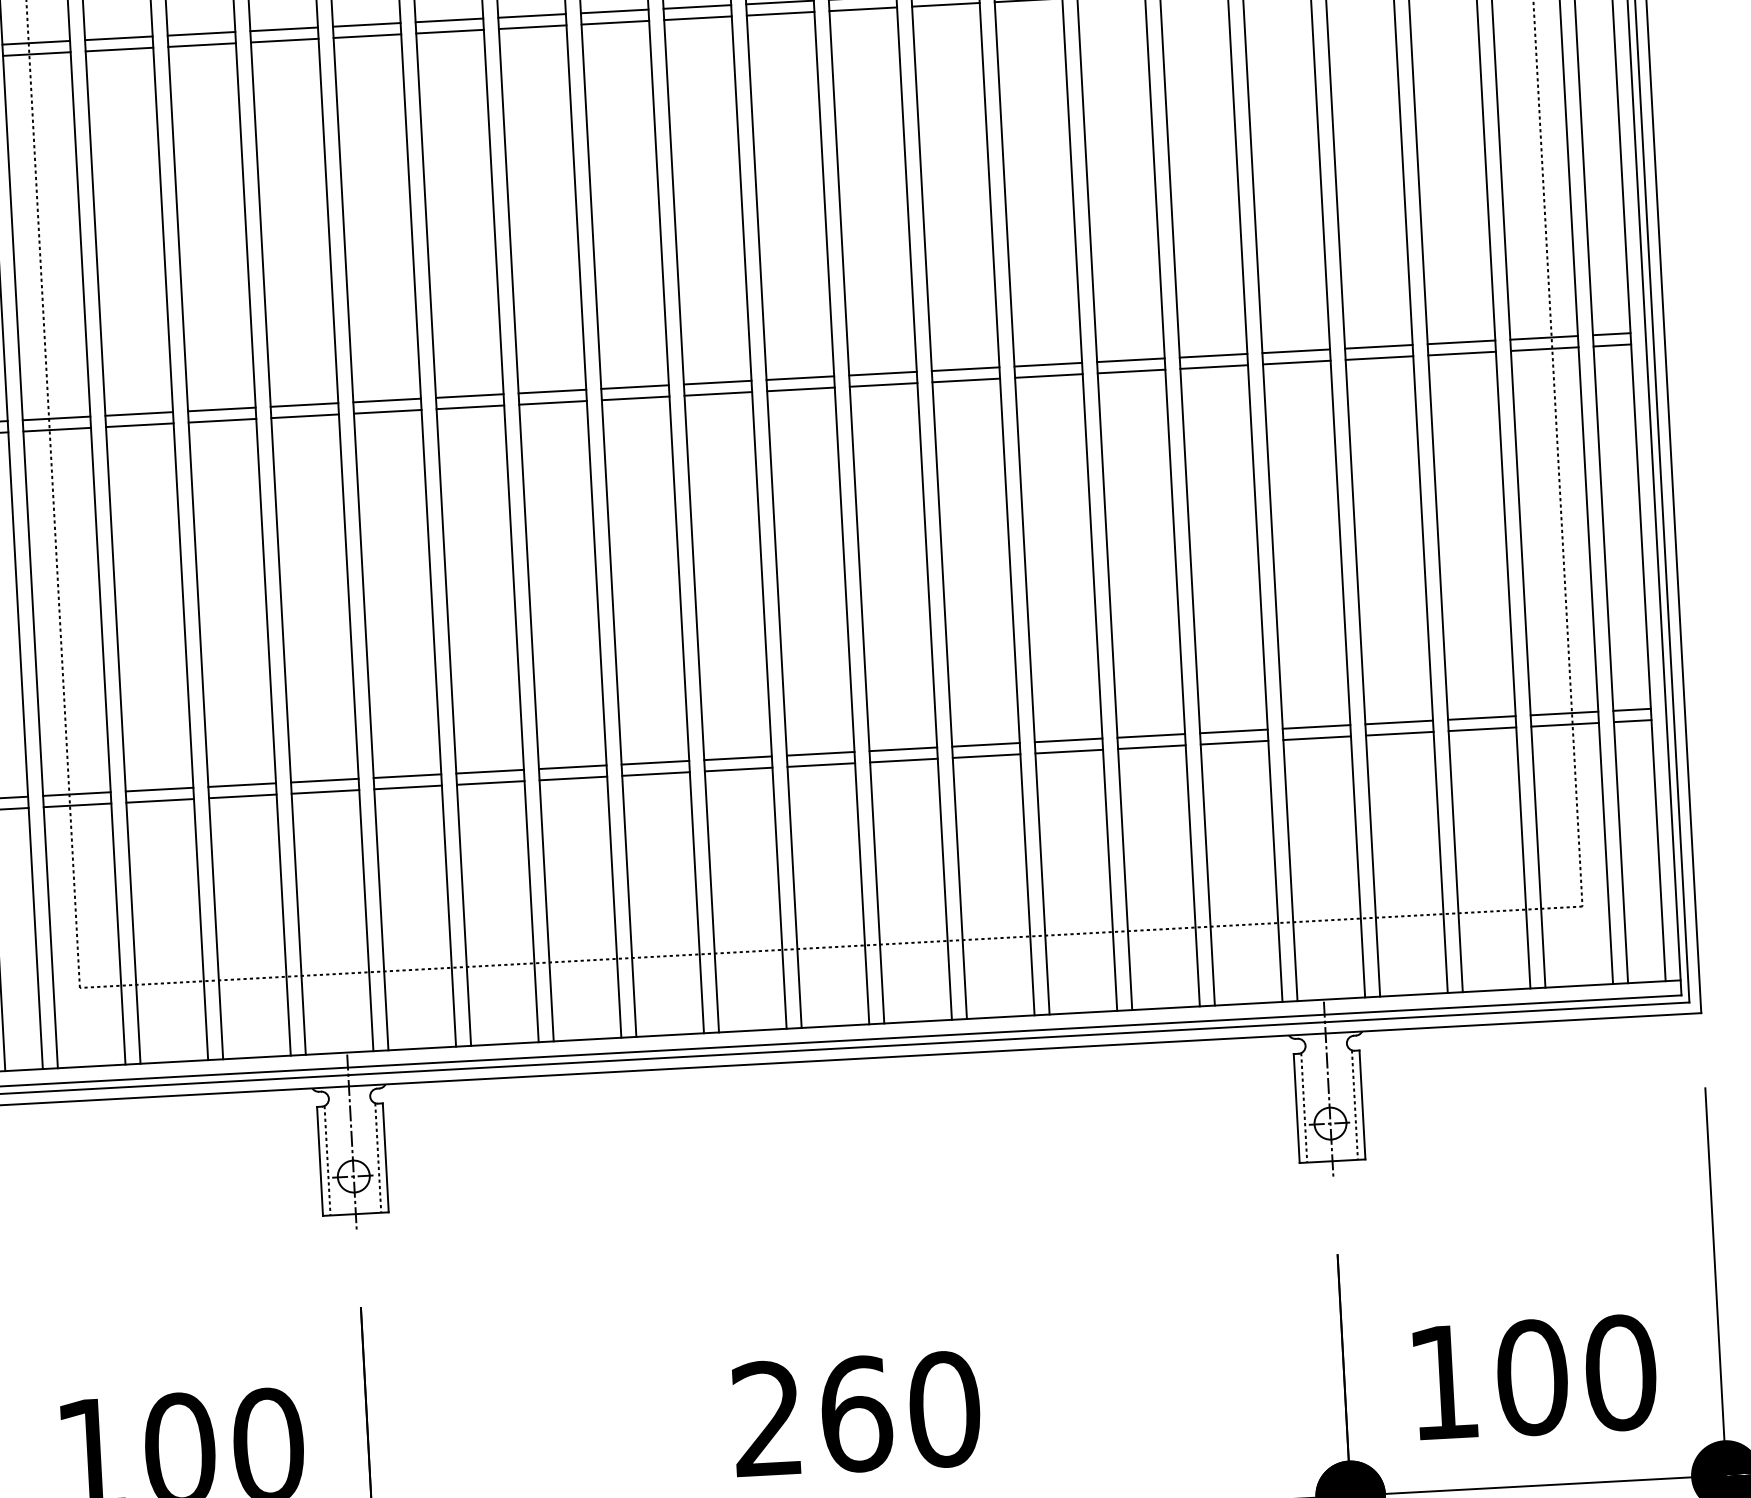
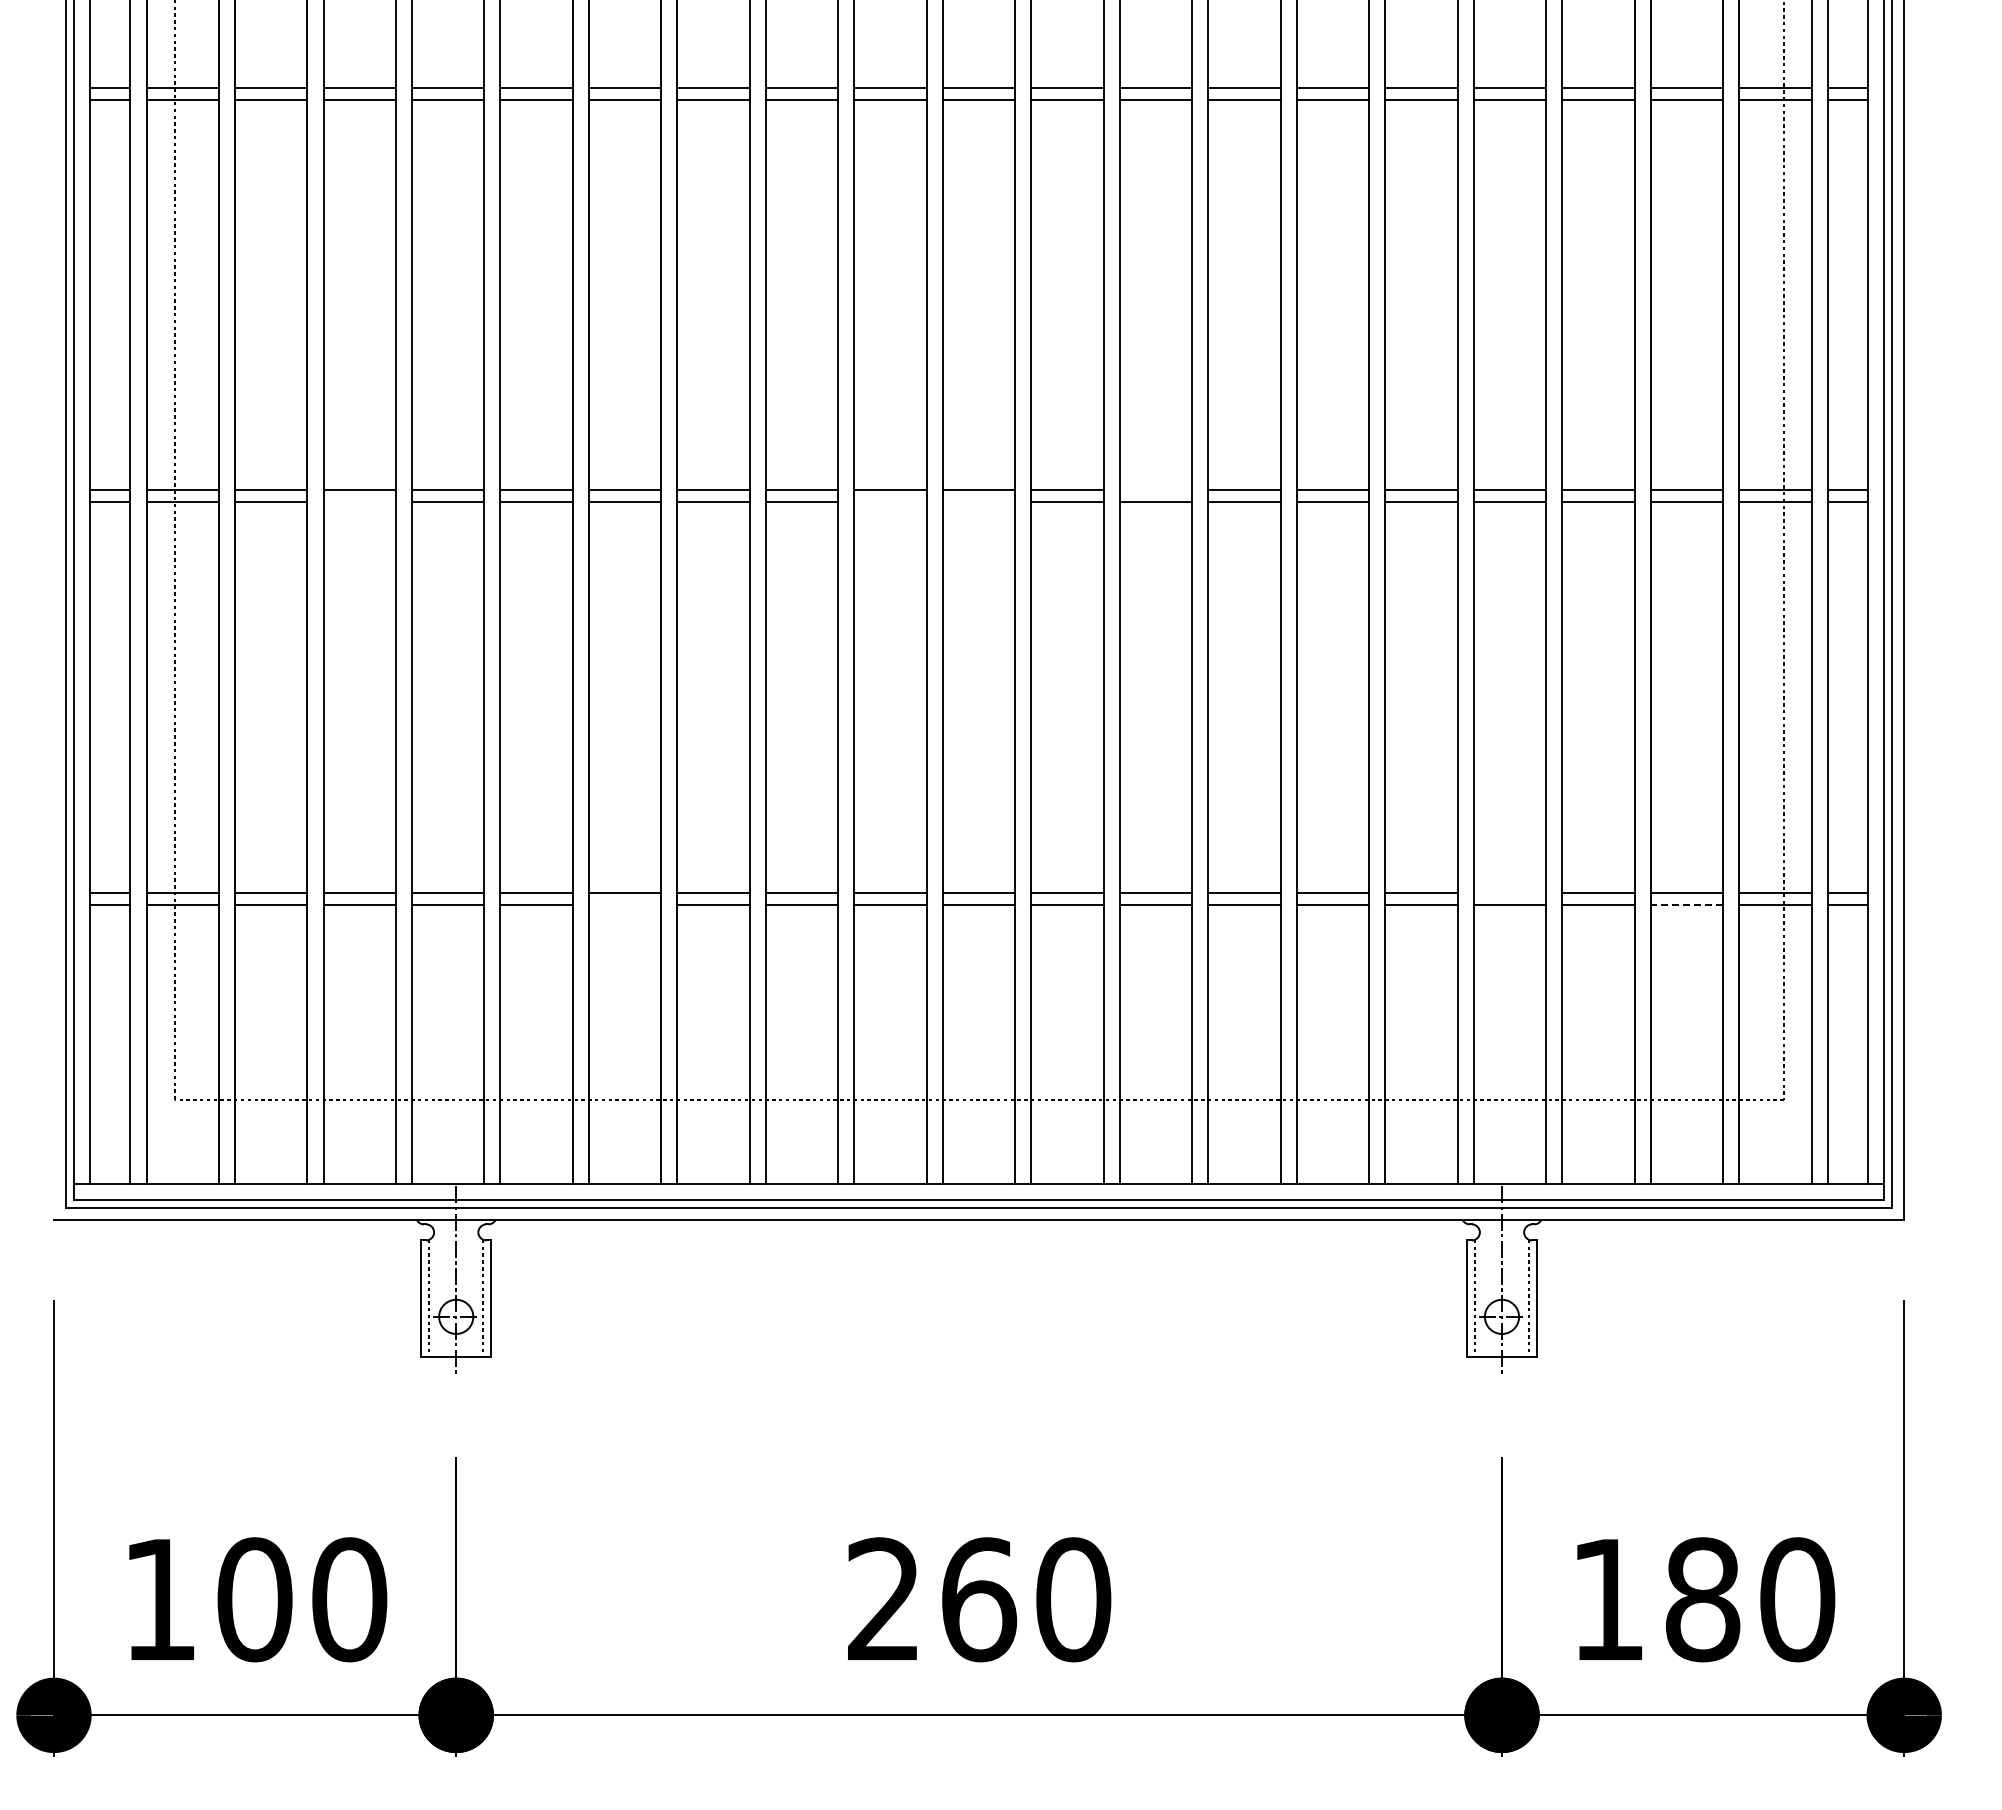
line: (965, 369) -> (1155, 490), removed
line: (800, 389) -> (978, 502), removed
line: (718, 394) -> (890, 502), removed
line: (222, 420) -> (359, 502), removed
line: (1316, 726) -> (1509, 892), removed
line: (1481, 729) -> (1686, 904), solid -> dashed
line: (490, 782) -> (624, 904), removed
text: (1532, 1377) -> (1702, 1599), 100 -> 180

